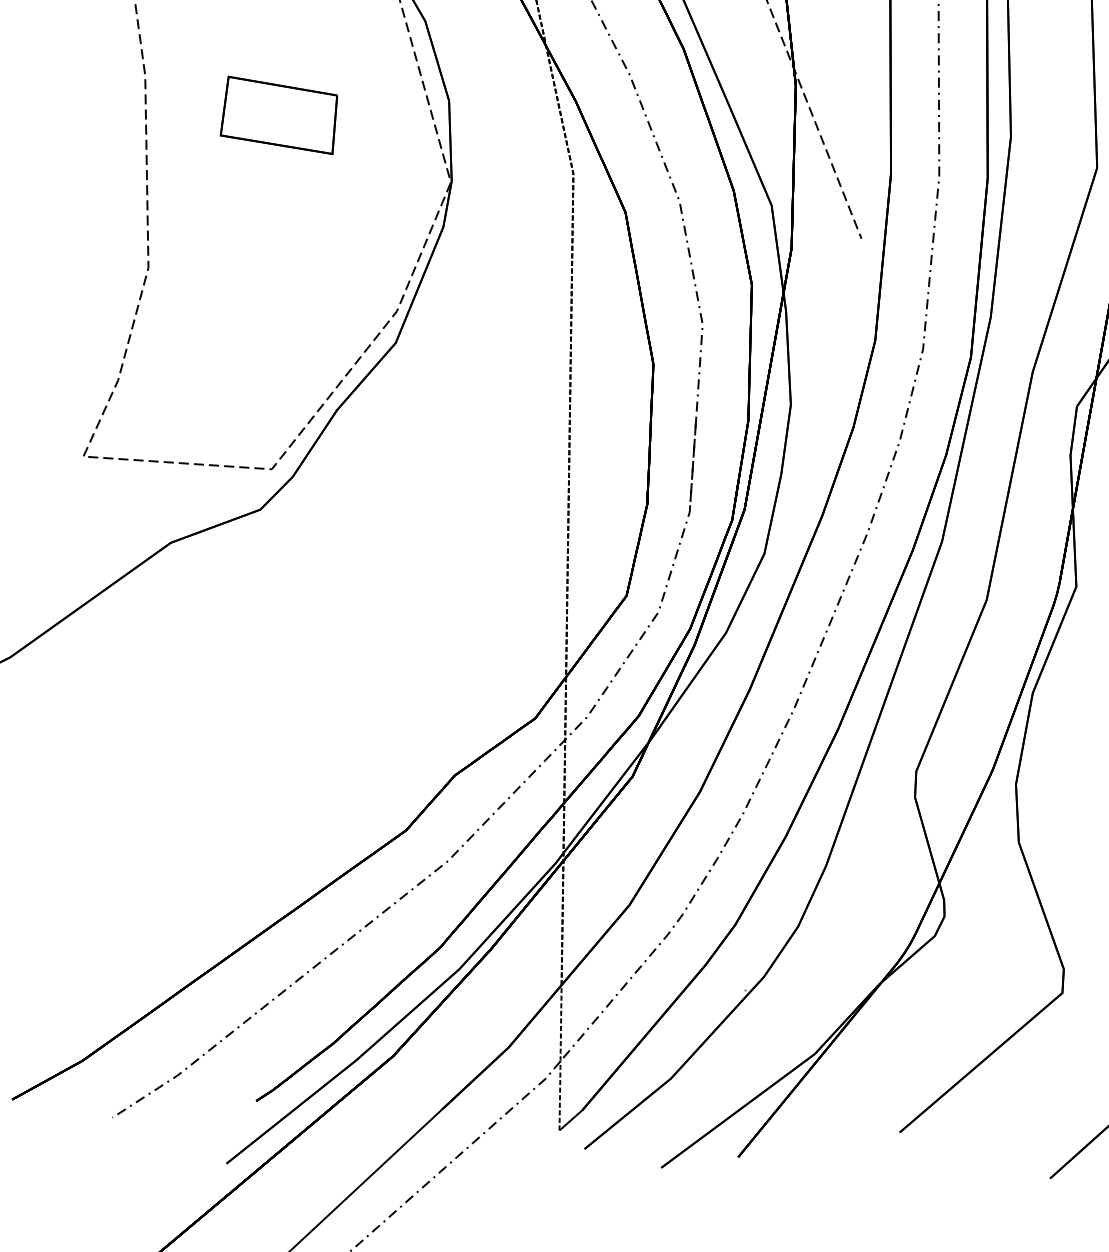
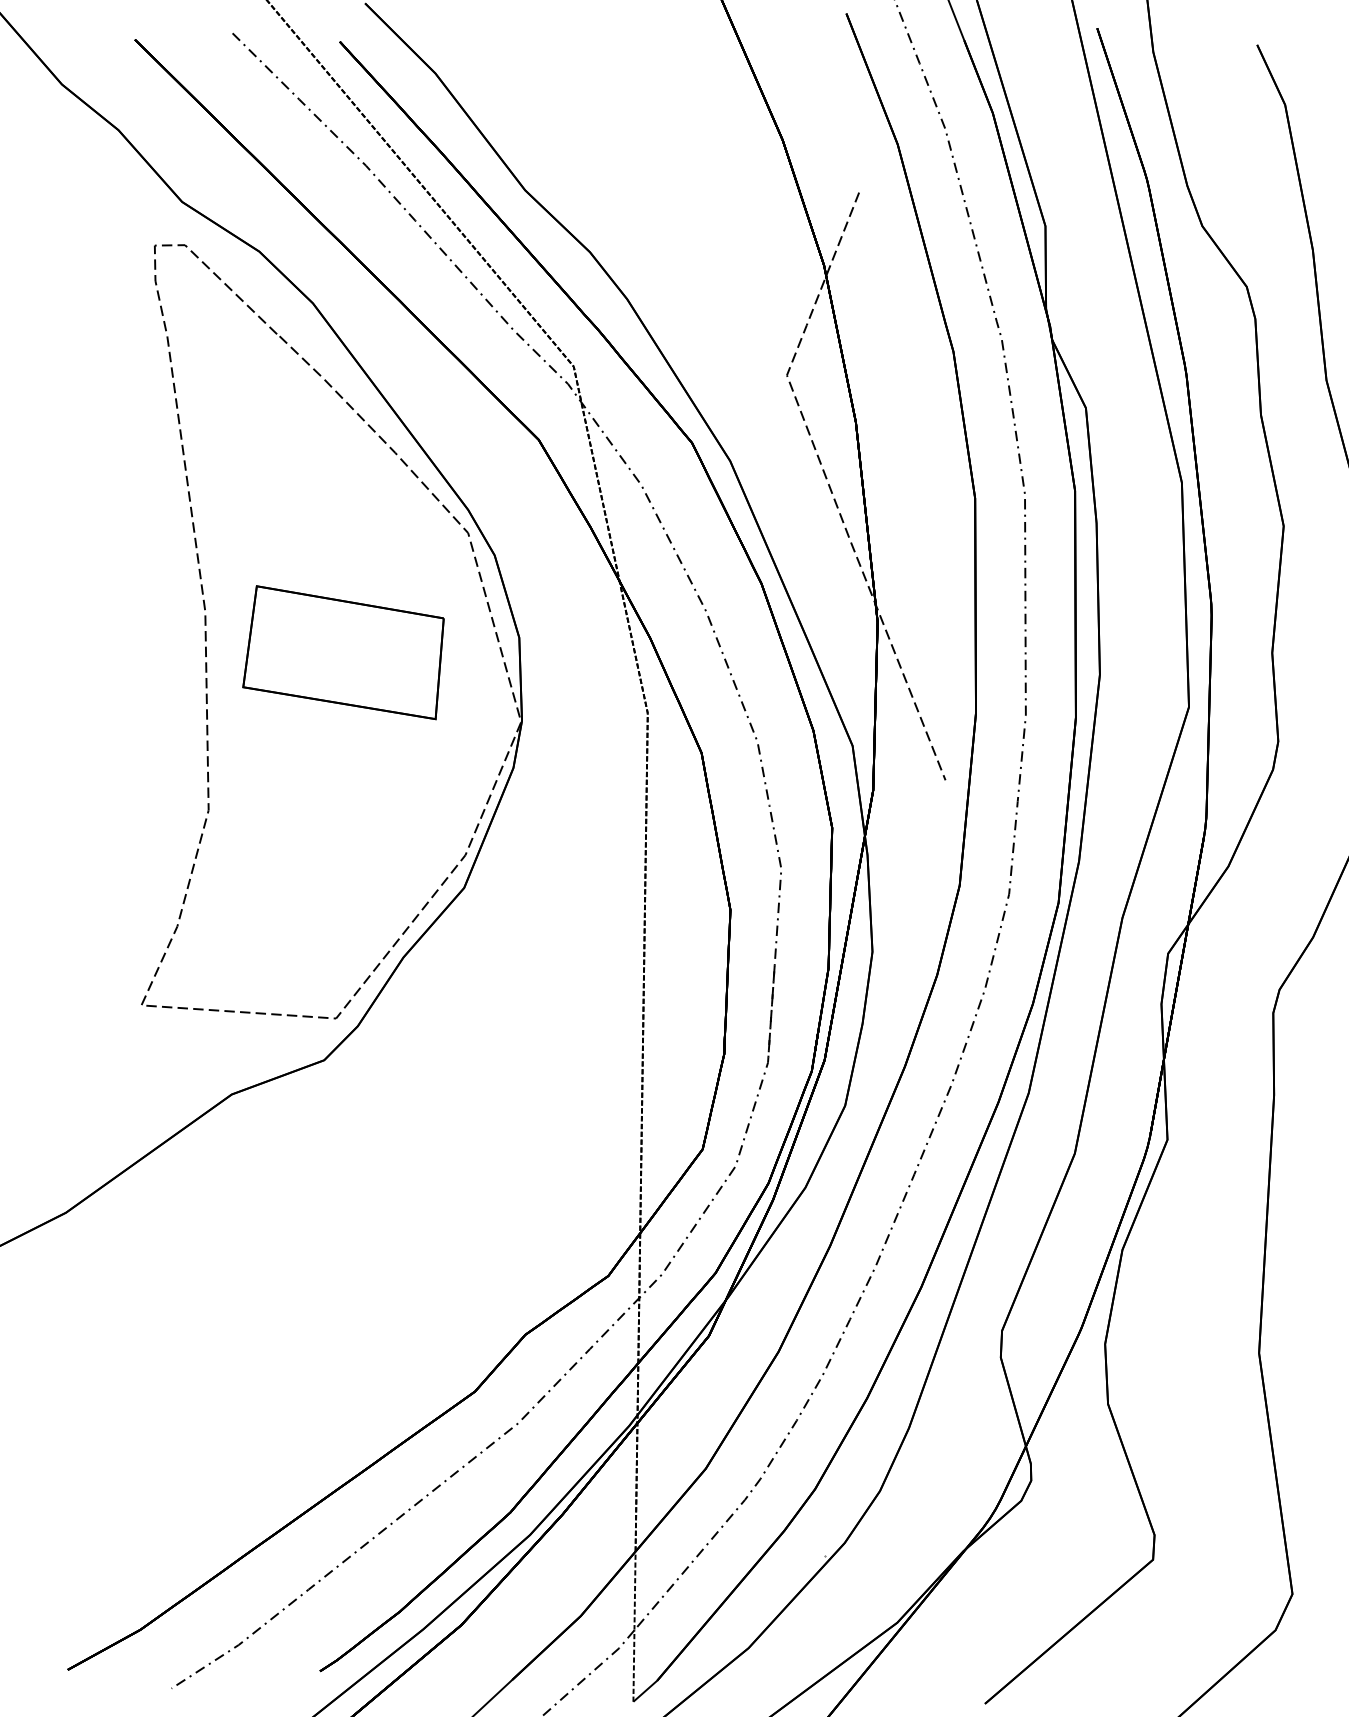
part: (278, 115) -> (343, 652), size x1.67

